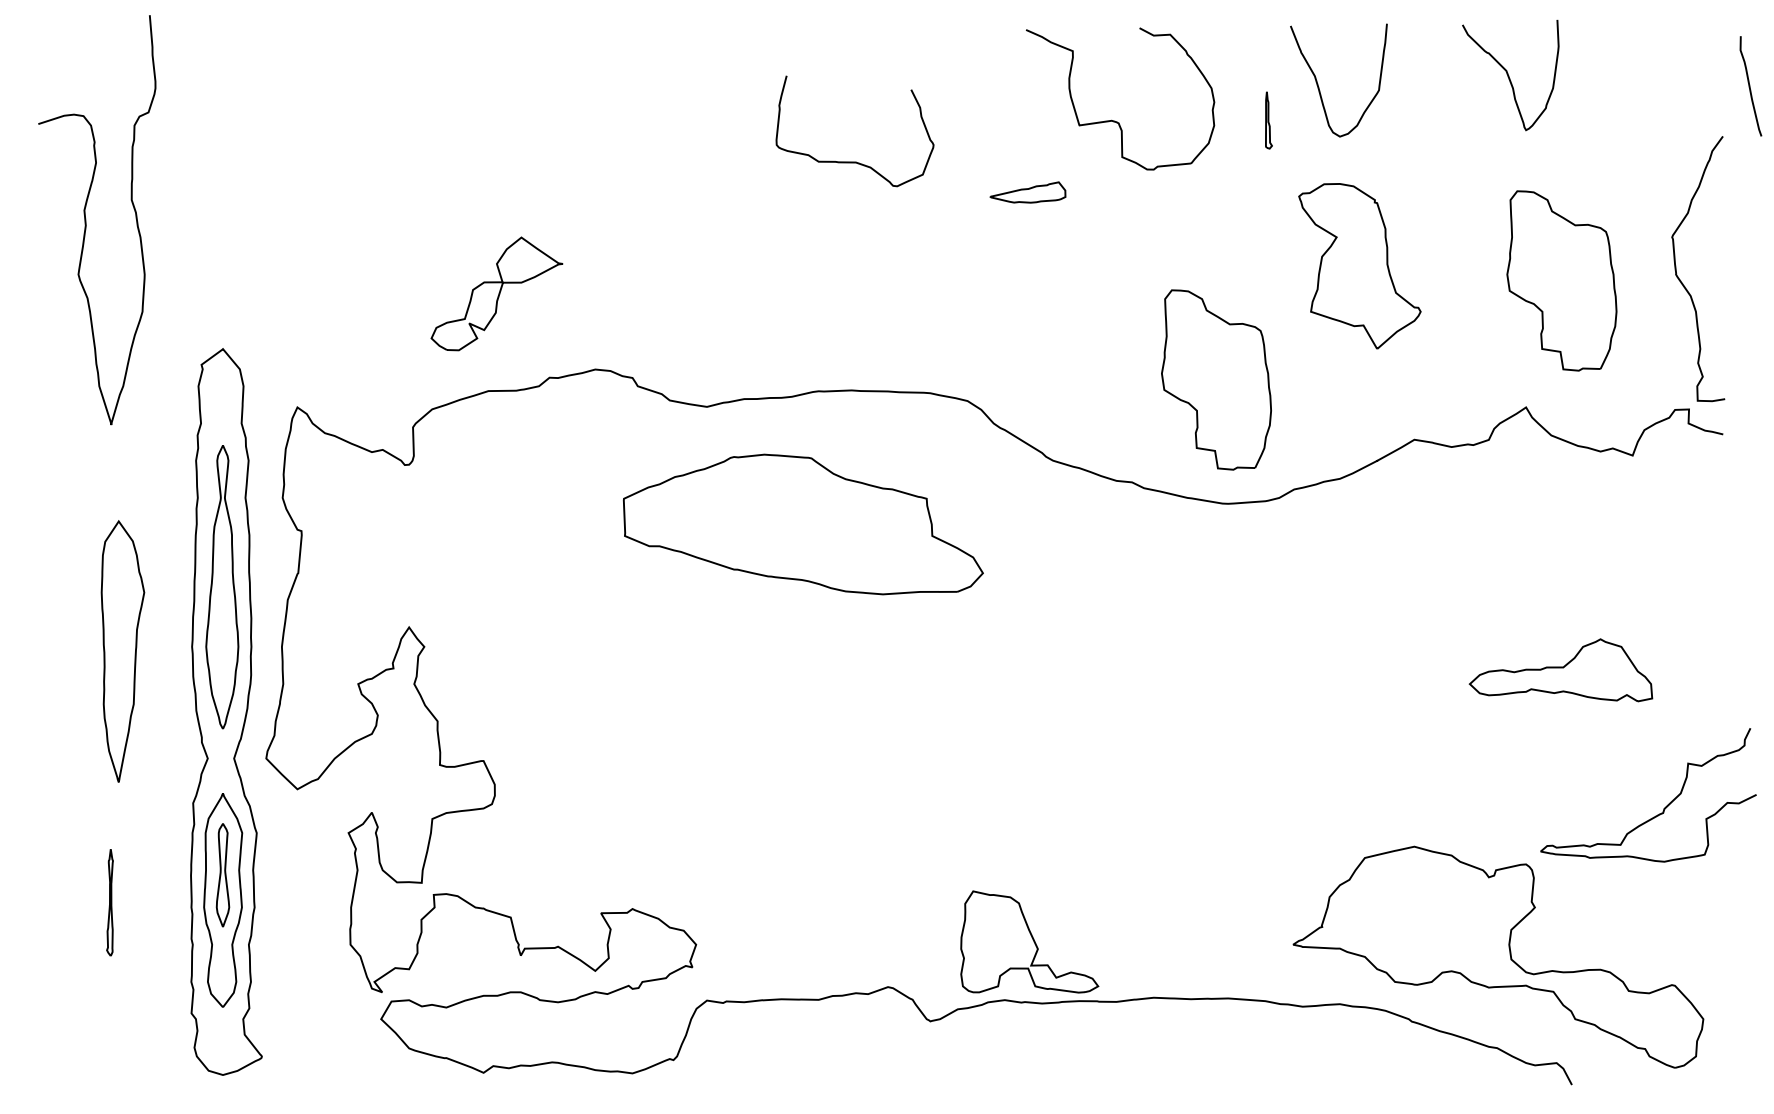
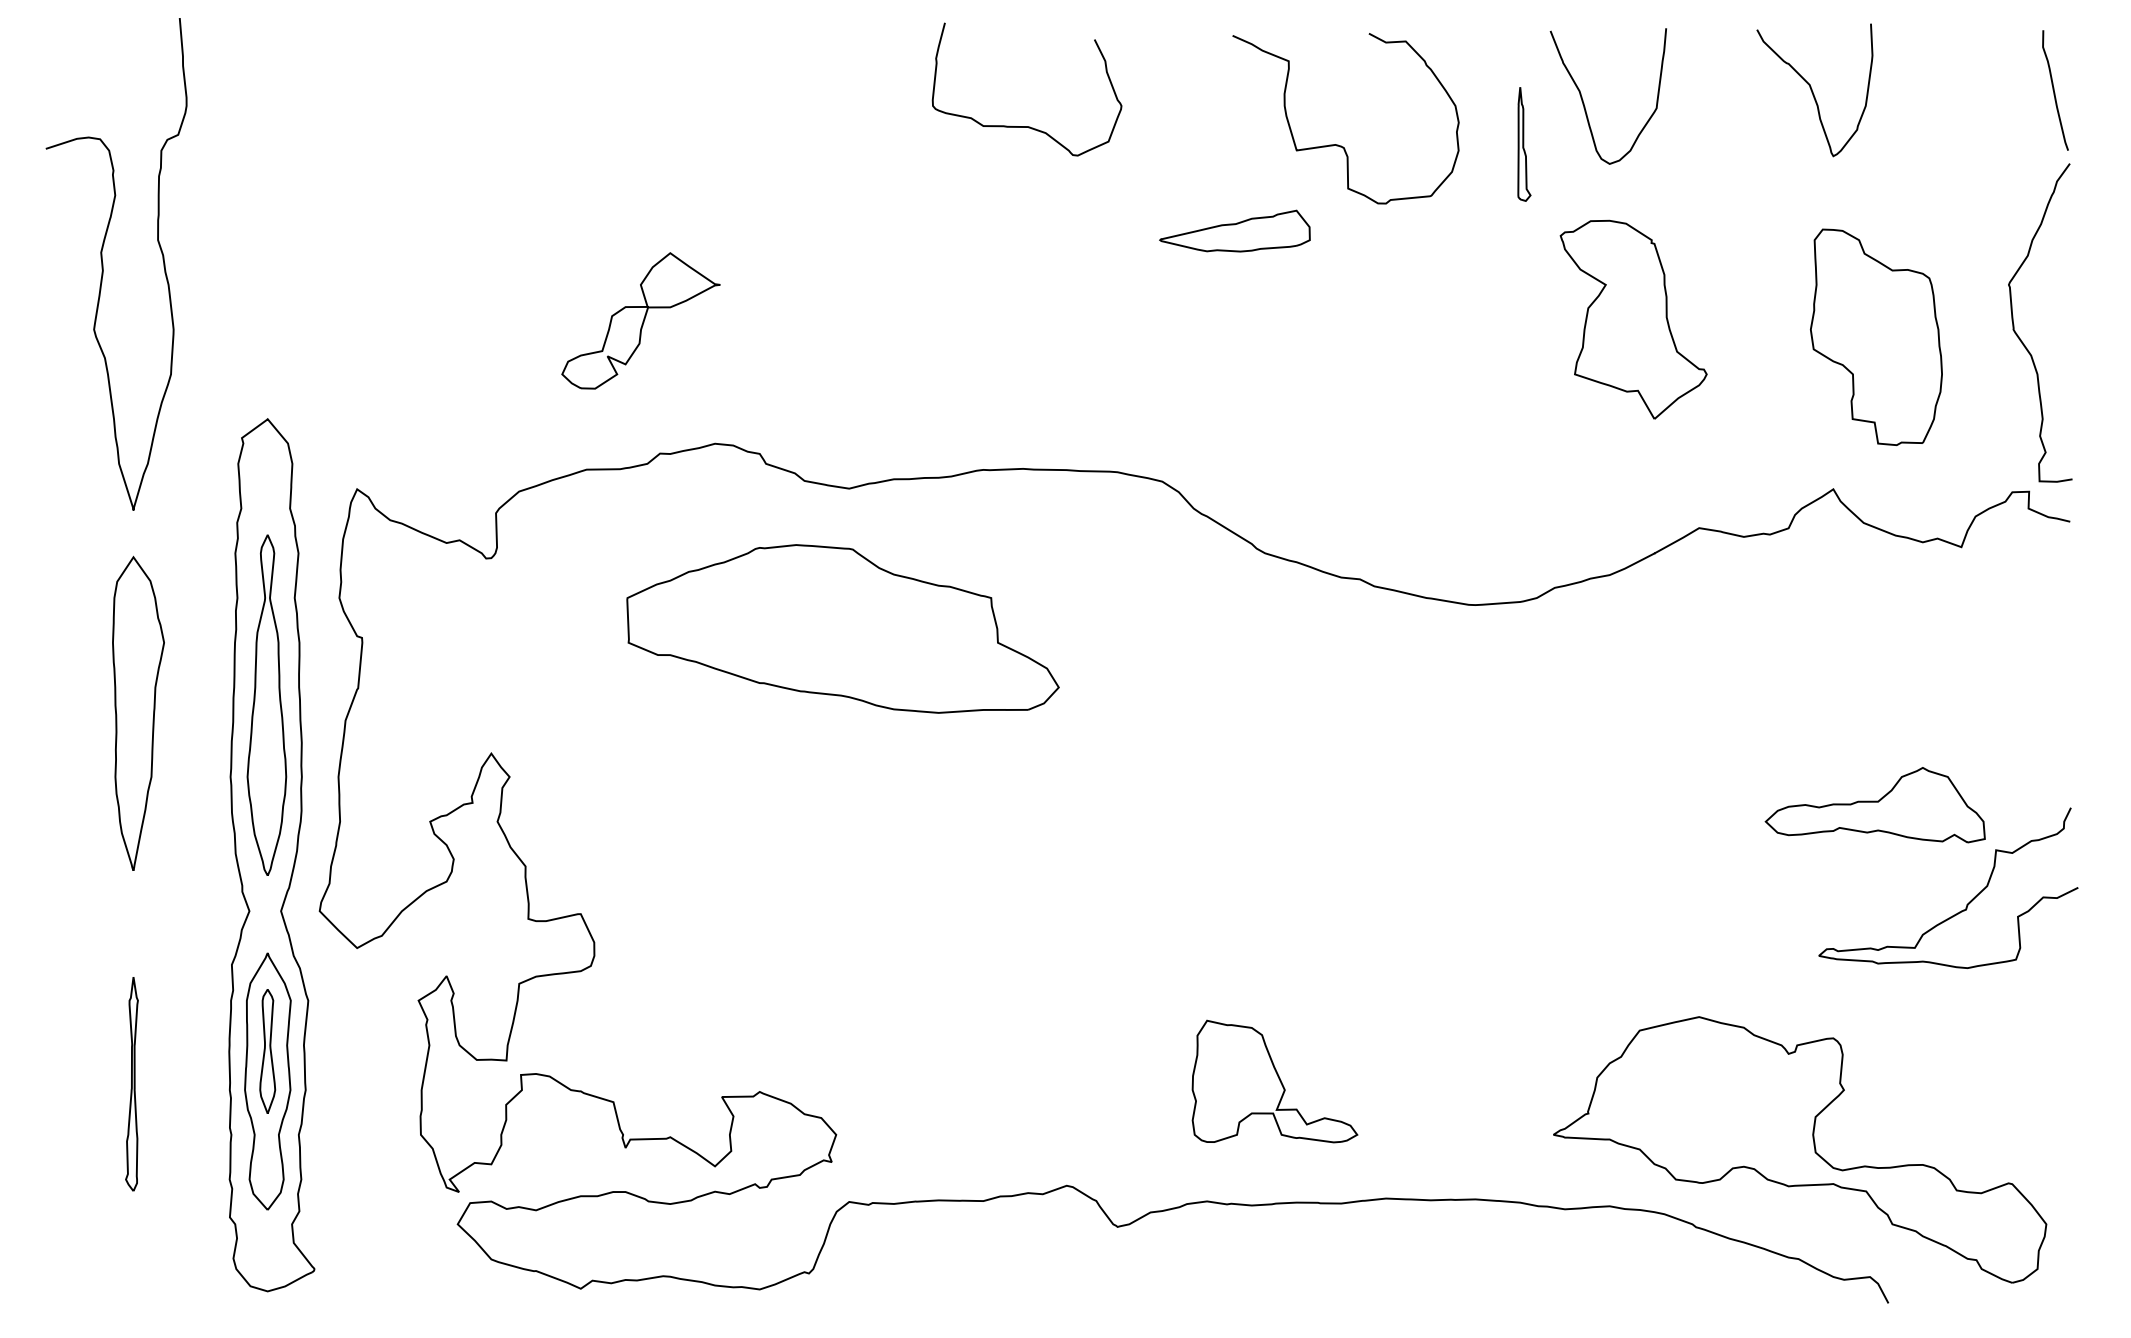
curve: (1750, 86) -> (2054, 90), moved
part: (1269, 120) -> (1524, 144), size x1.67
curve: (854, 162) -> (1026, 126), moved
part: (1027, 192) -> (1234, 230), size x1.67
part: (496, 293) -> (640, 320), moved
part: (1216, 380) -> (1461, 456), removed
part: (802, 524) -> (842, 628), moved
part: (122, 650) -> (138, 712), moved
curve: (1663, 808) -> (1966, 904), moved
part: (109, 902) -> (131, 1084), size x1.67
part: (1029, 941) -> (1274, 1081), moved

